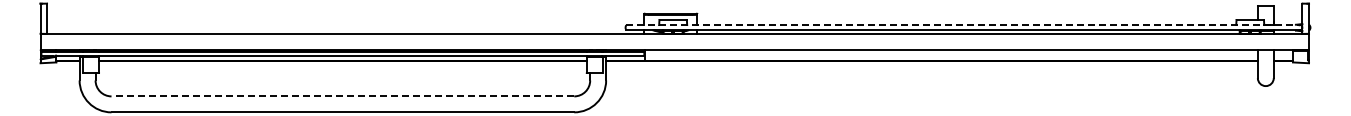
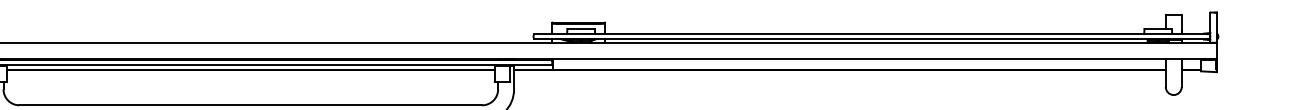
line: (963, 25) -> (871, 34), dashed -> solid
line: (342, 96) -> (250, 105), dashed -> solid

